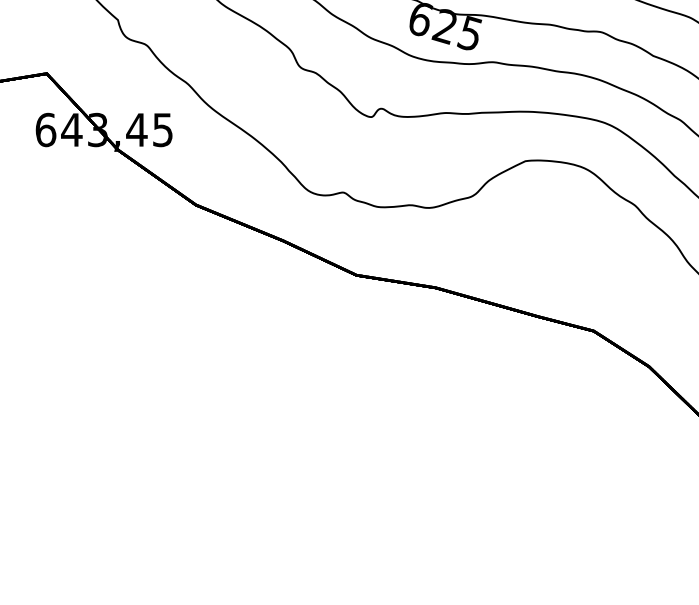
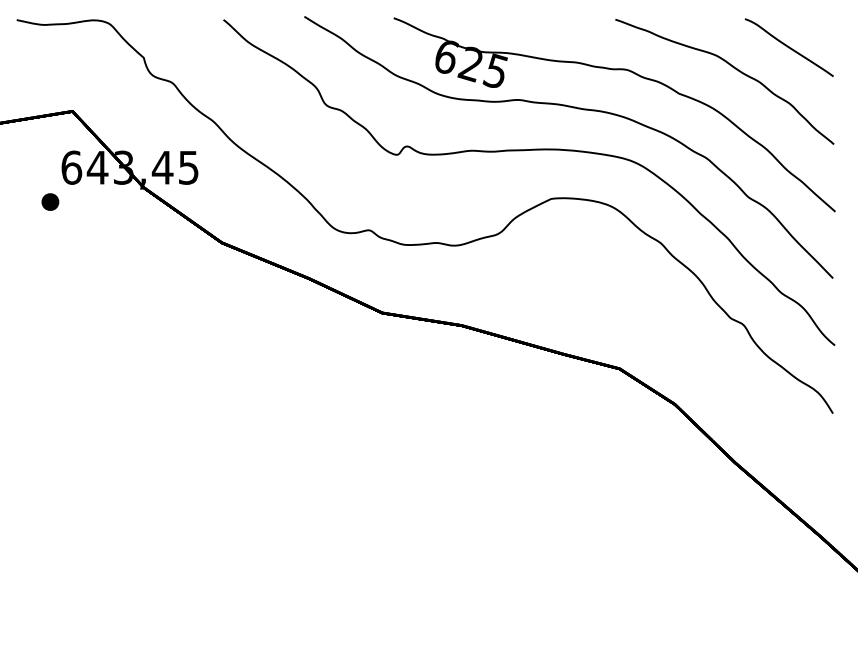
part: (24, 163) -> (50, 201), added

